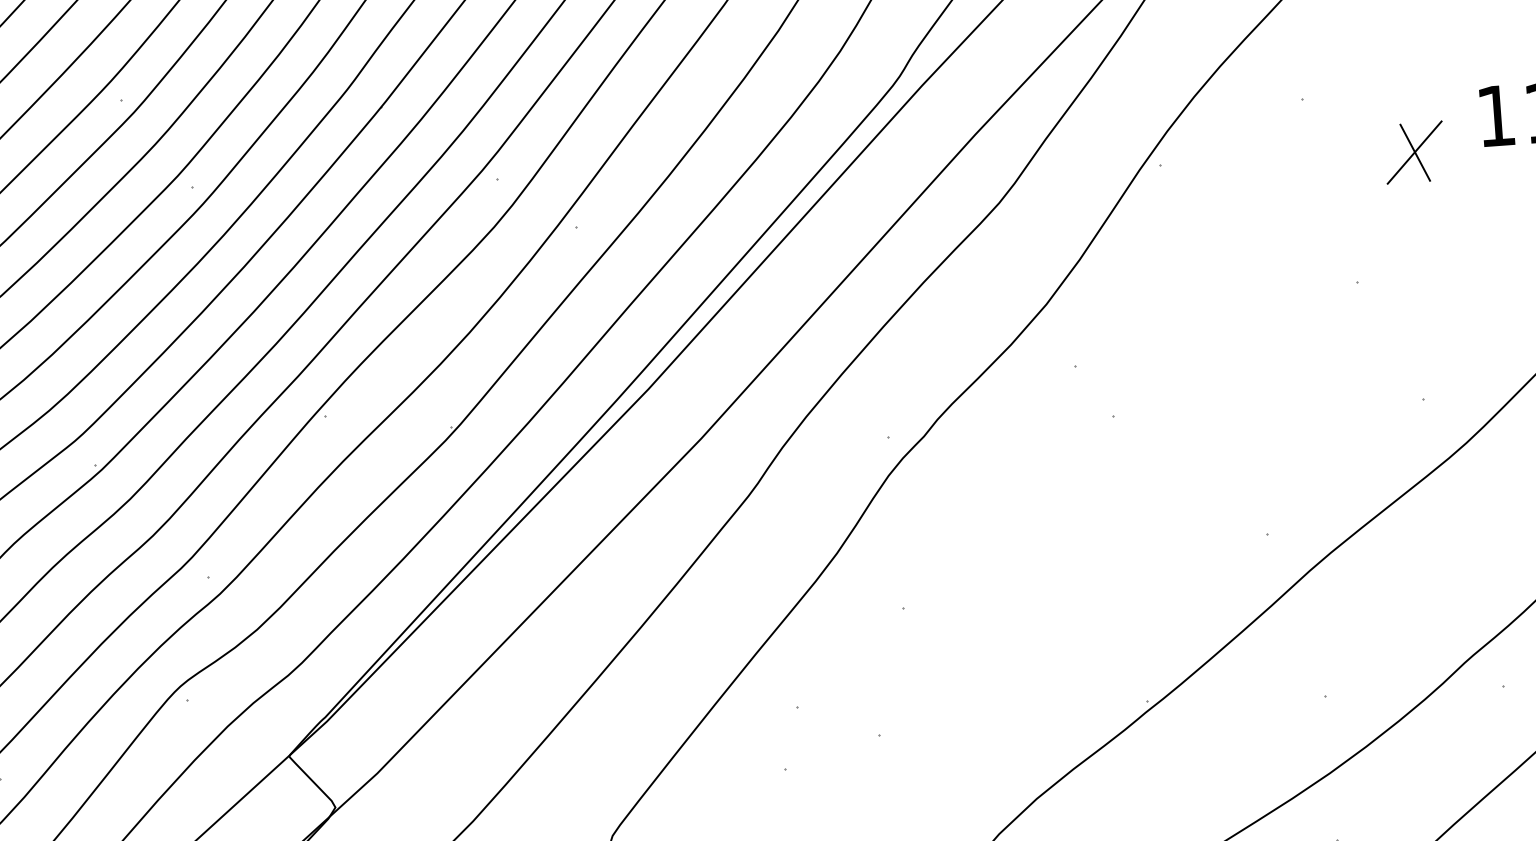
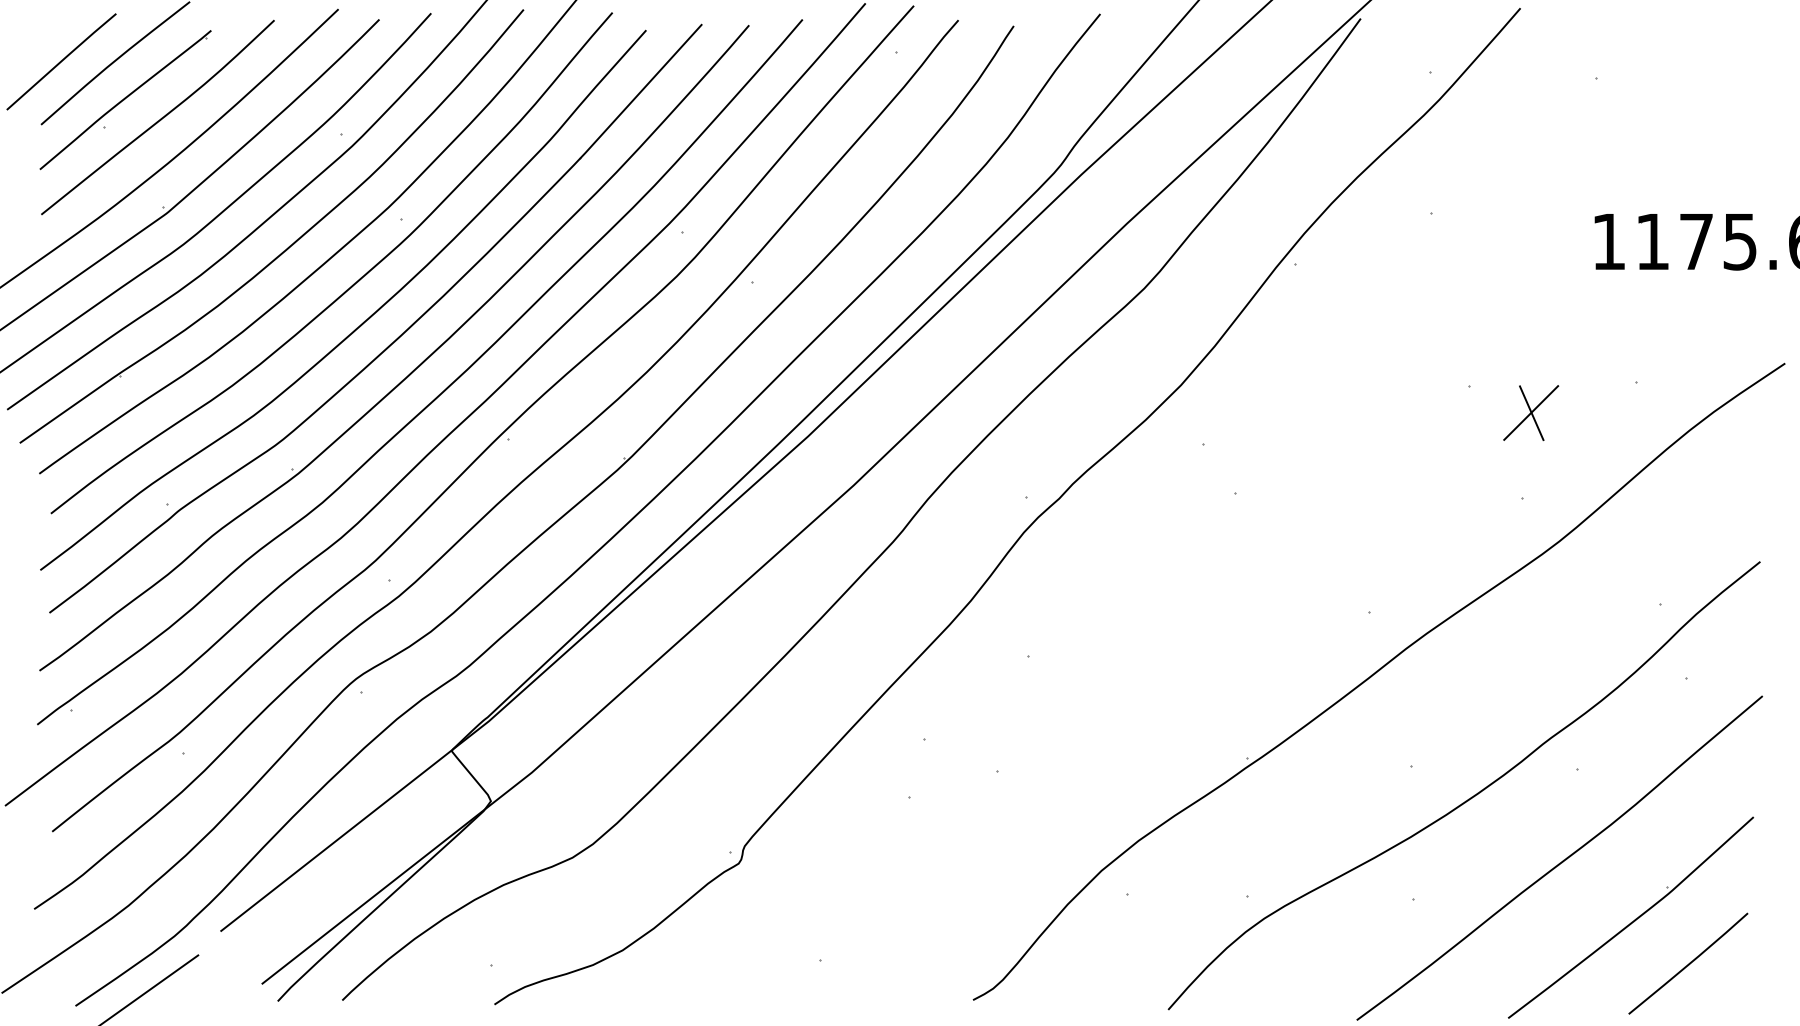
part: (1414, 152) -> (1531, 412), moved

